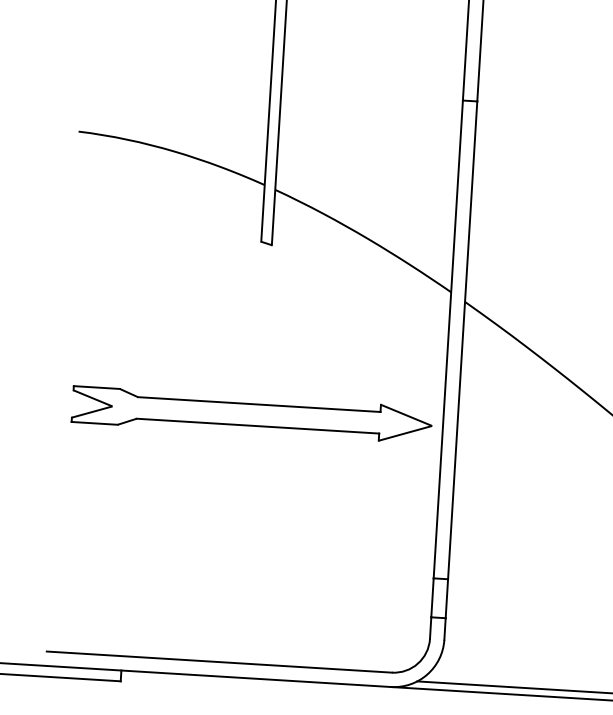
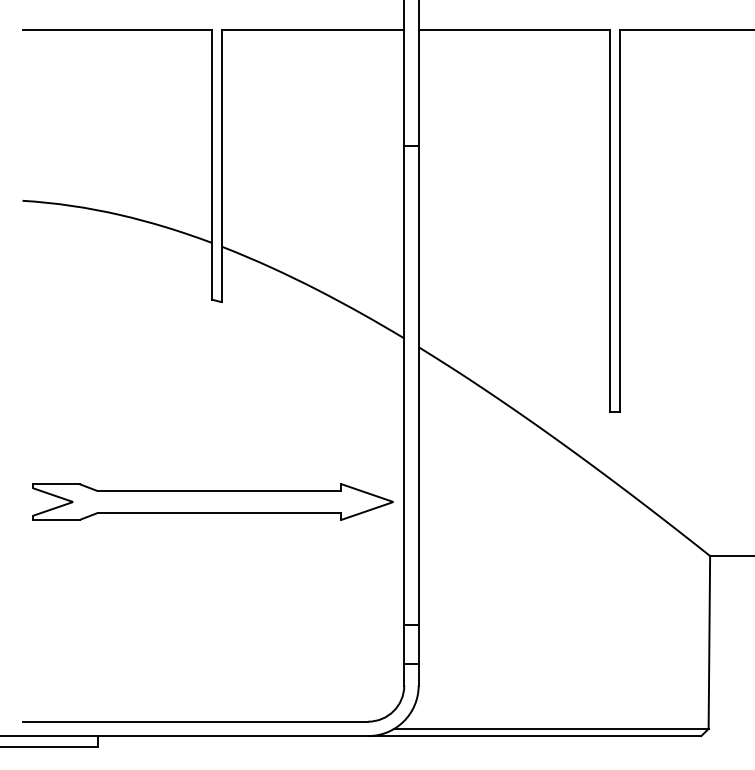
part: (251, 414) -> (212, 501), moved

